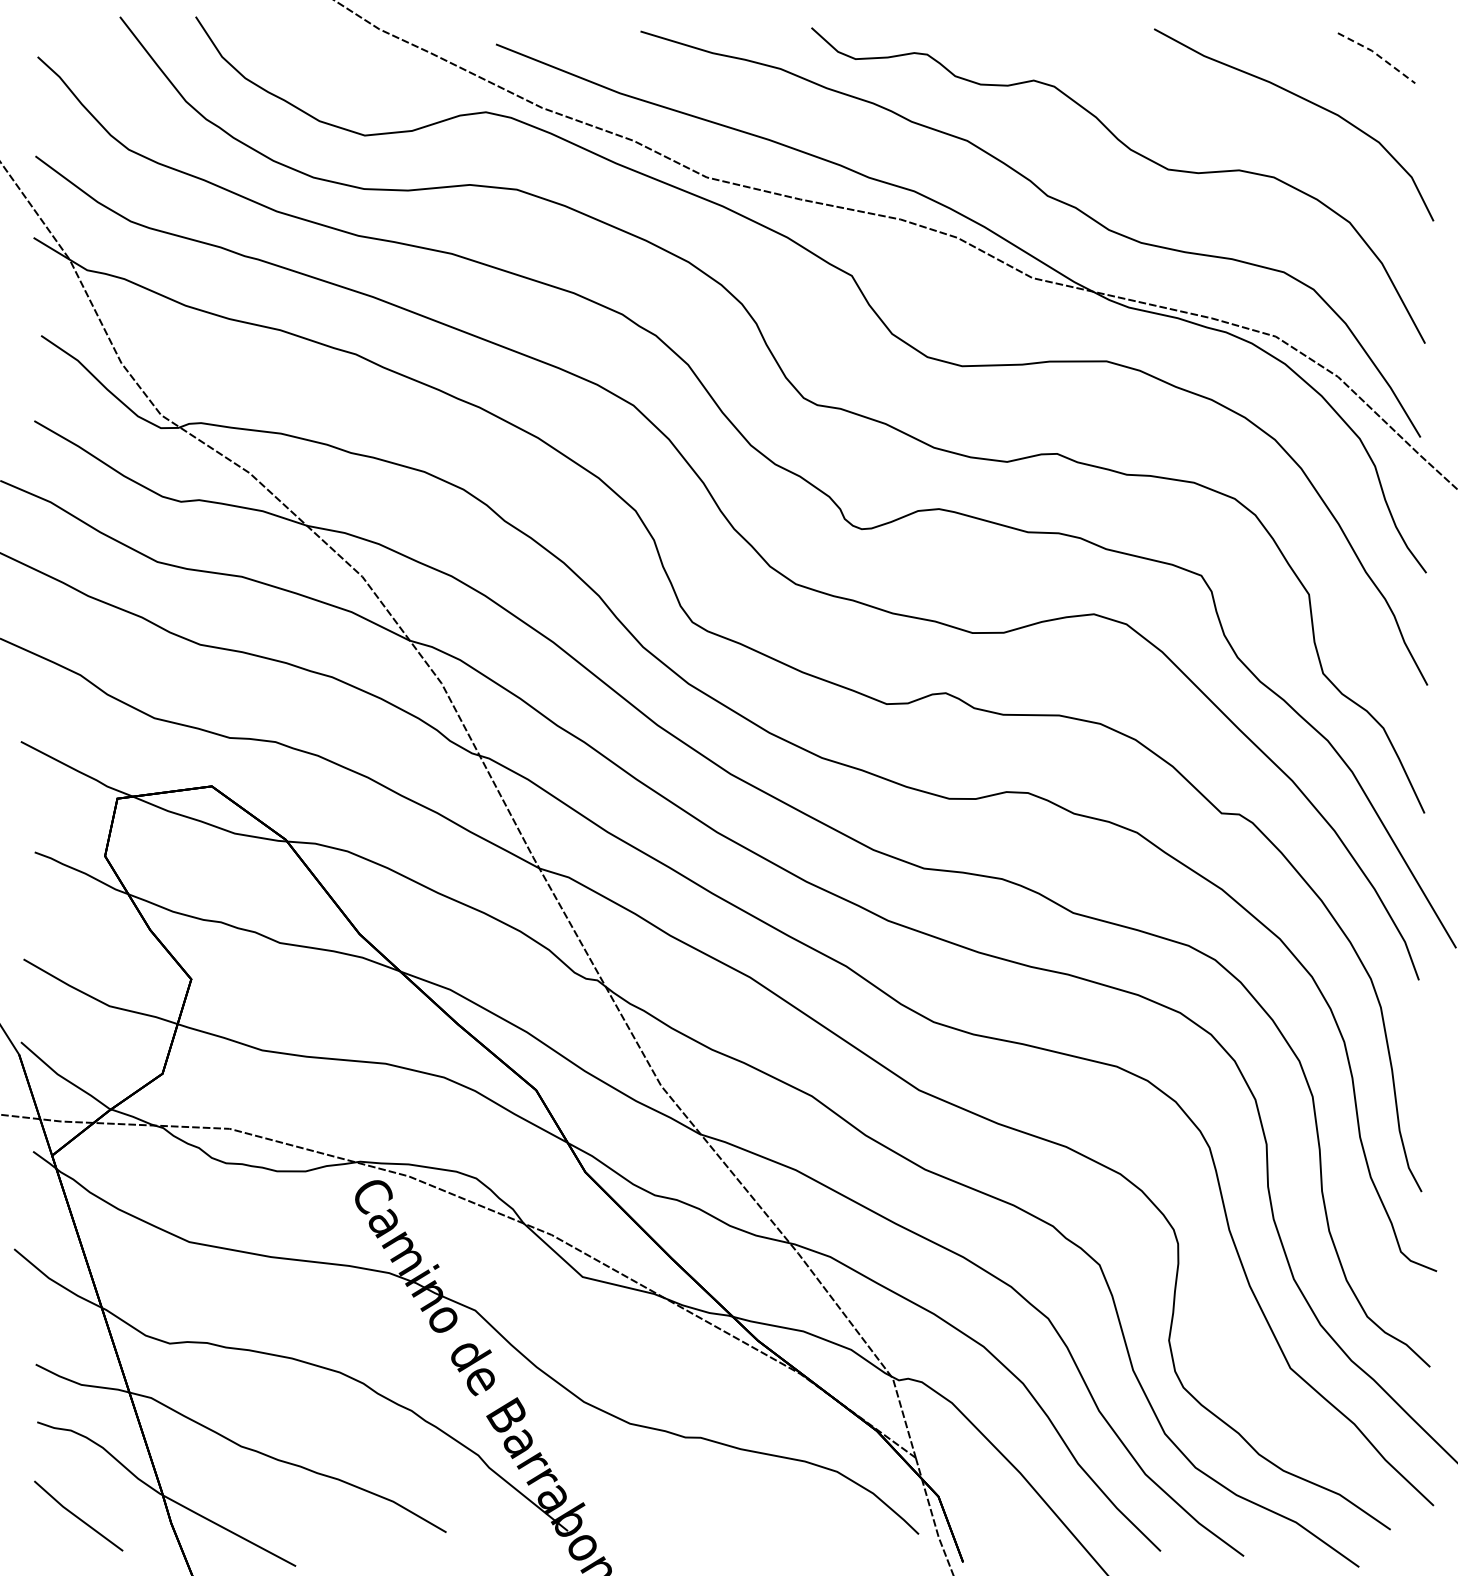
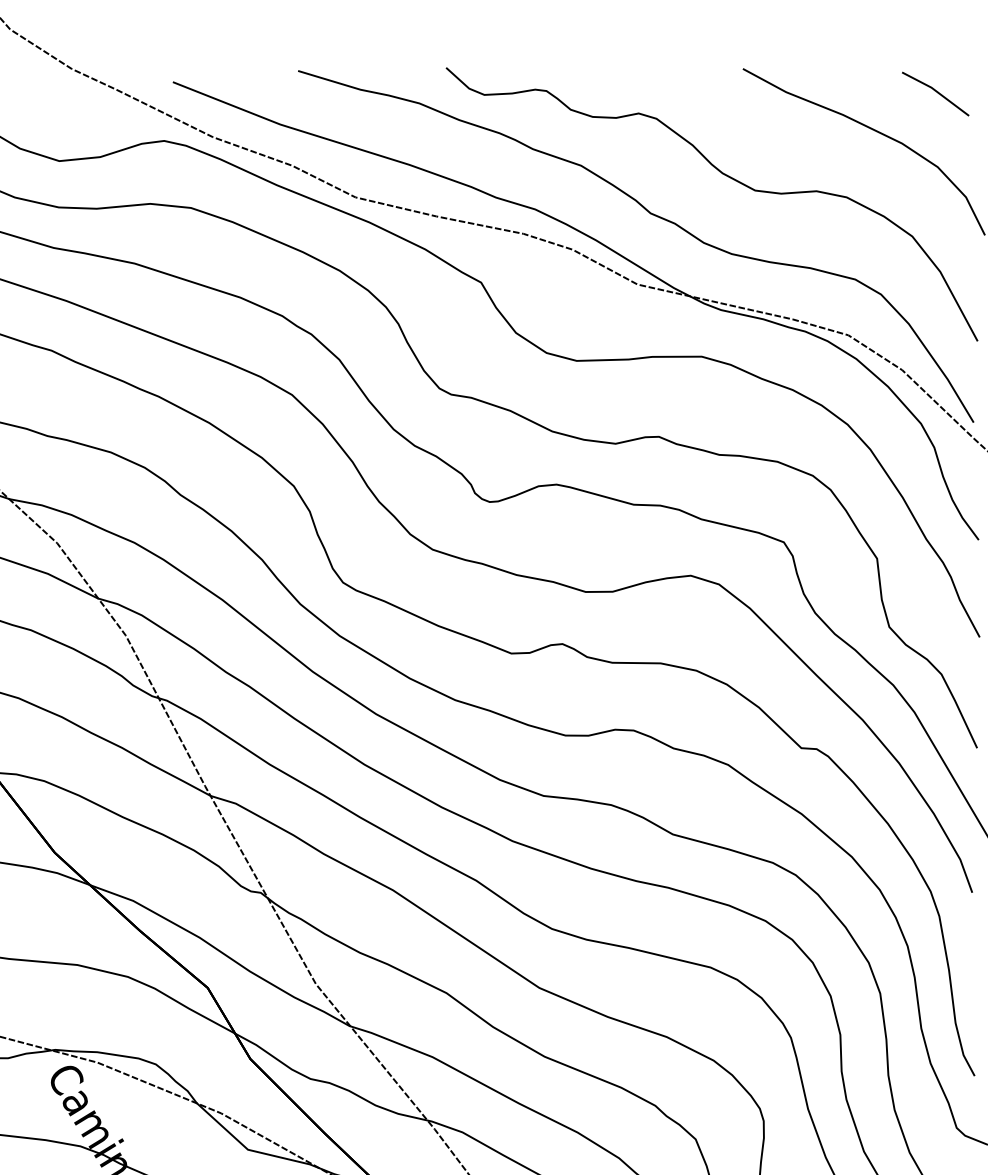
line: (1378, 55) -> (937, 91), dashed -> solid

